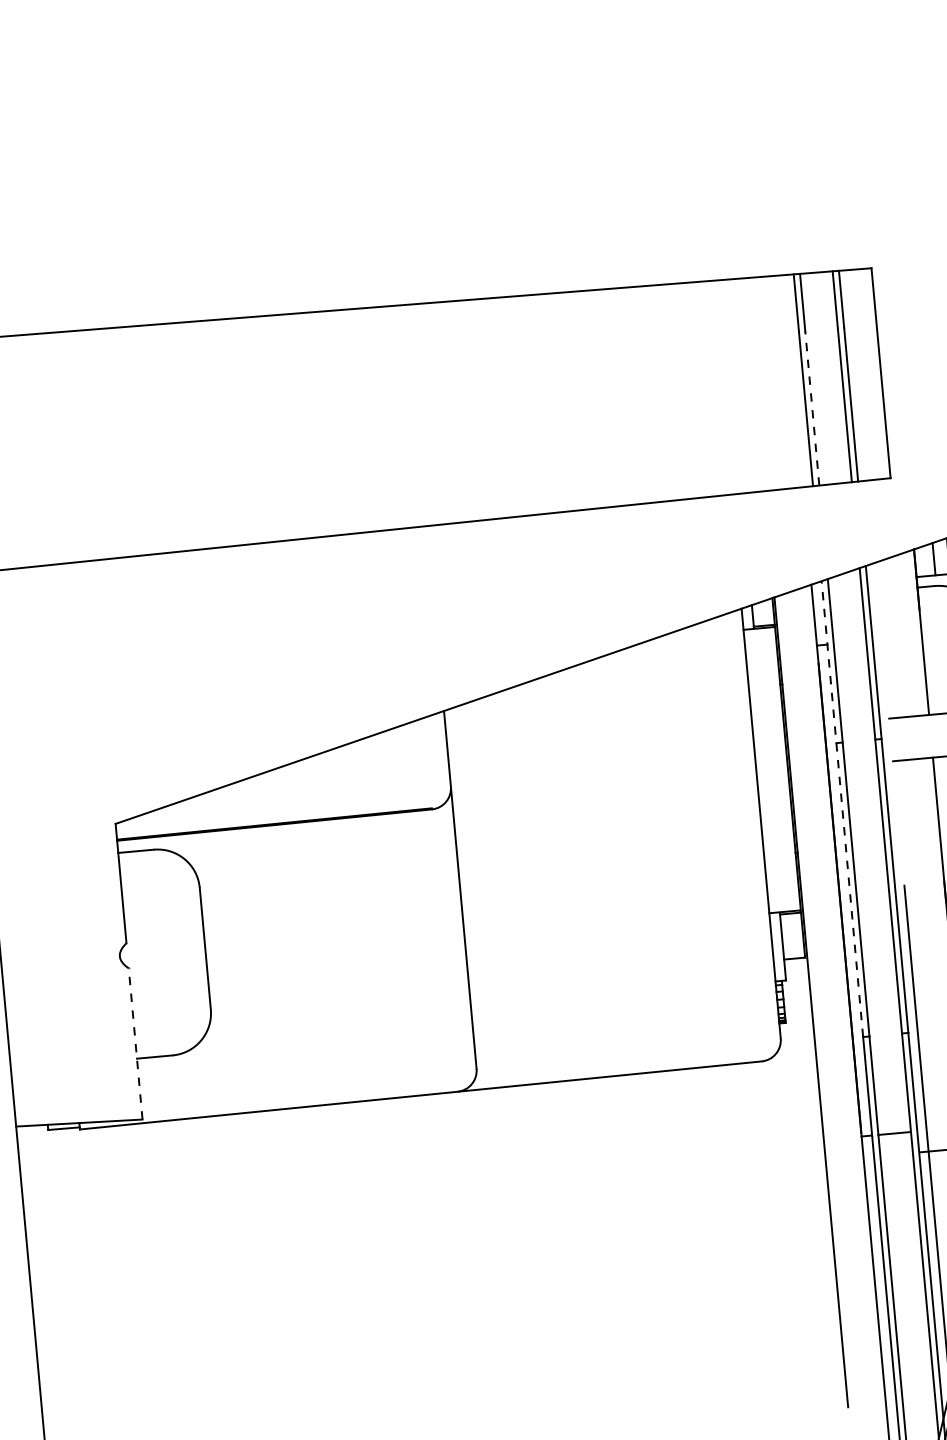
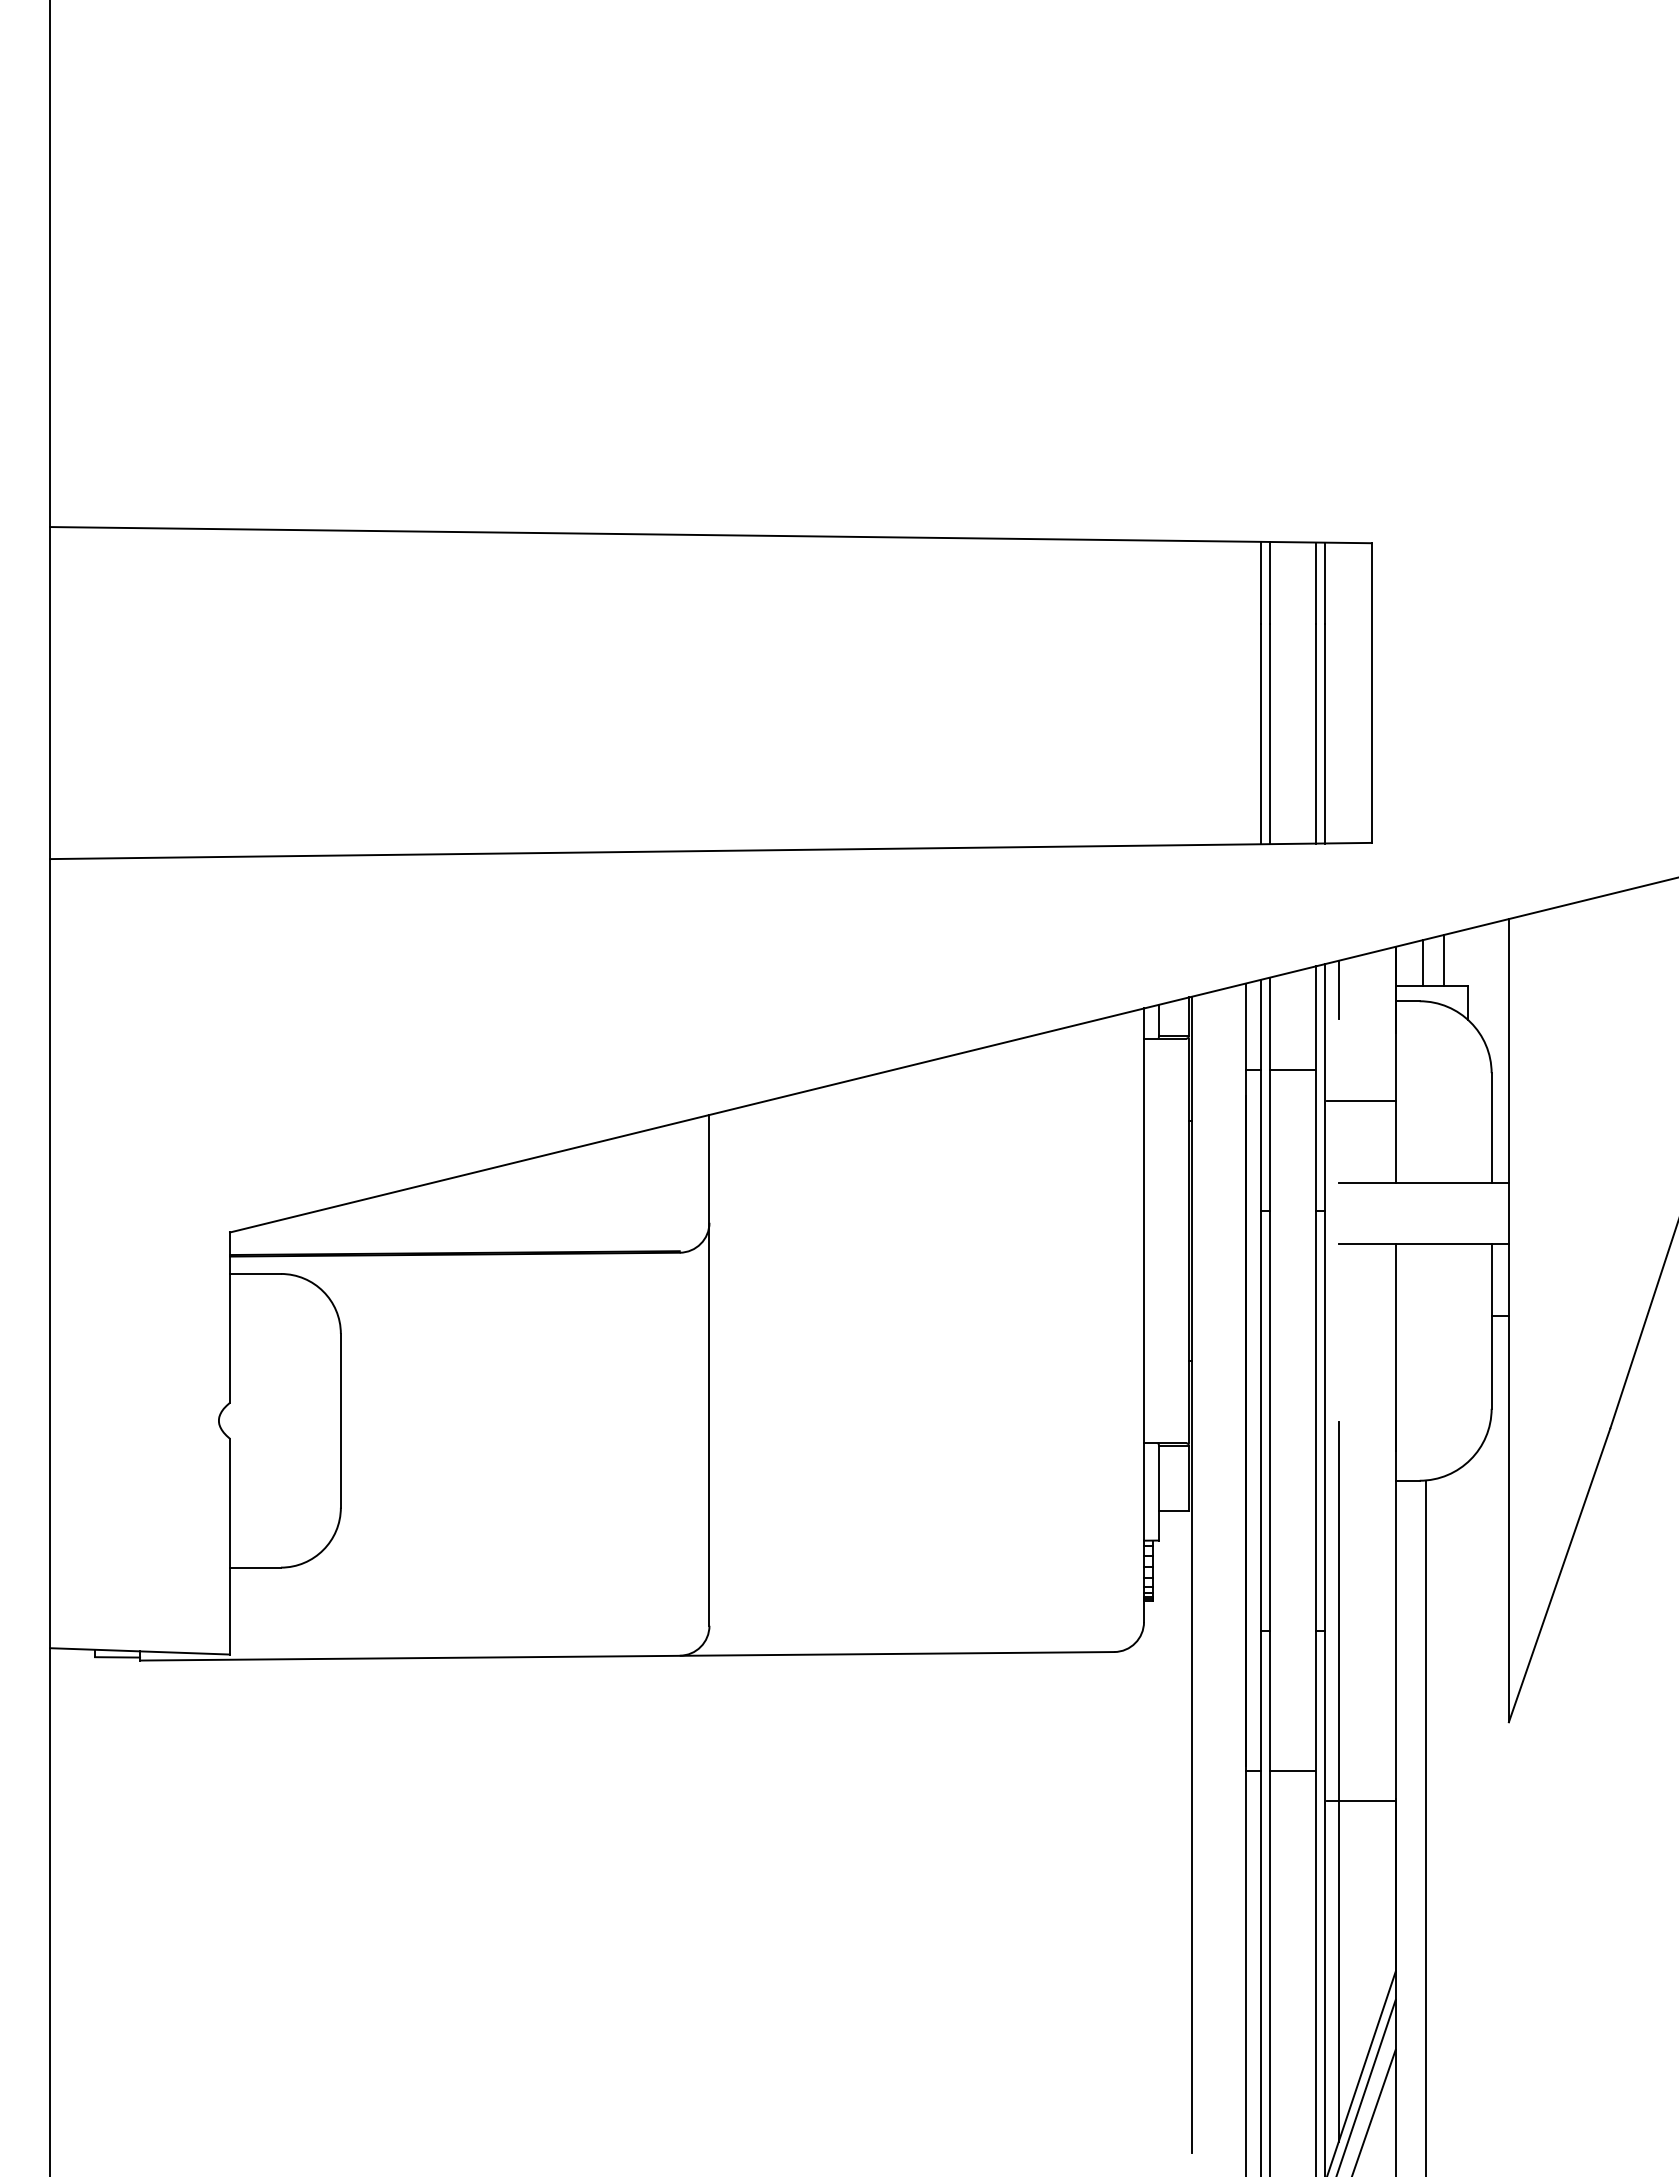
line: (812, 408) -> (1269, 733), dashed -> solid
line: (876, 583) -> (1338, 989), added
line: (848, 642) -> (1291, 1070), added
line: (899, 660) -> (1360, 1101), added
line: (842, 808) -> (1260, 1304), dashed -> solid
line: (136, 1043) -> (230, 1546), dashed -> solid

